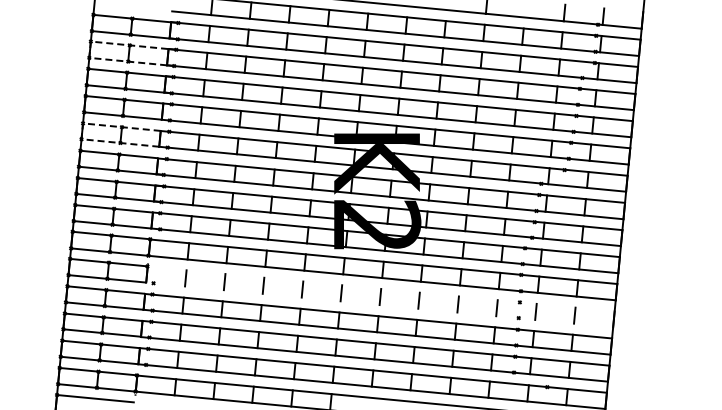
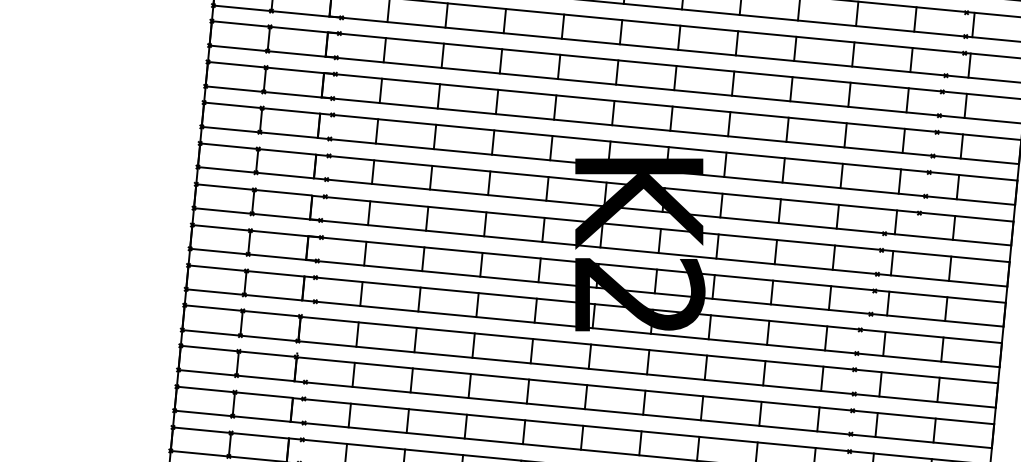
line: (90, 49) -> (211, 33), dashed -> solid
line: (82, 131) -> (199, 155), dashed -> solid
line: (380, 288) -> (644, 389), added
line: (379, 304) -> (642, 413), added

